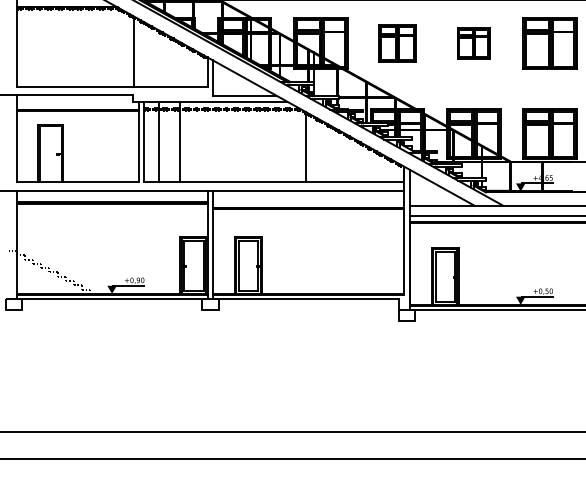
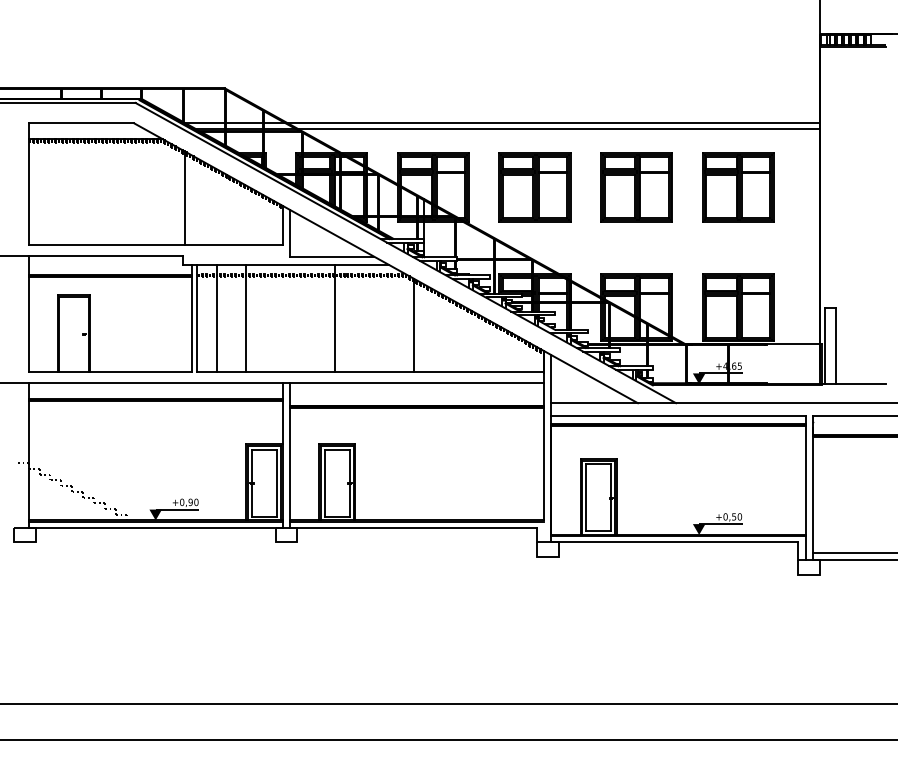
part: (396, 43) -> (534, 187), size x1.43
part: (473, 43) -> (636, 187), size x1.67
line: (247, 141) -> (335, 317), added

